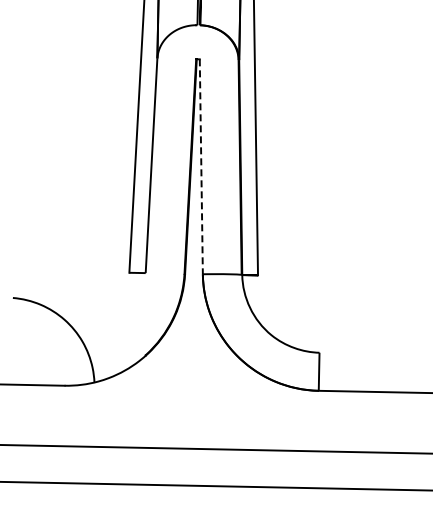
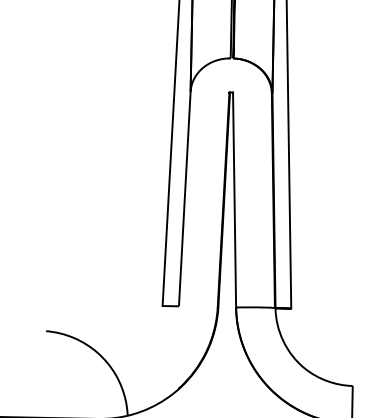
line: (201, 167) -> (234, 200), dashed -> solid

